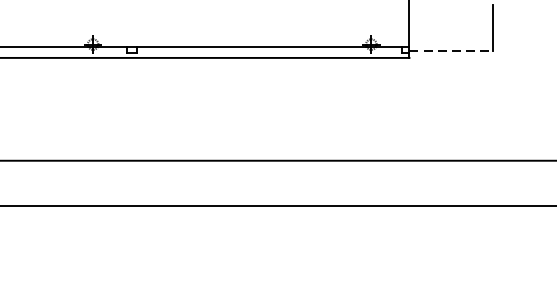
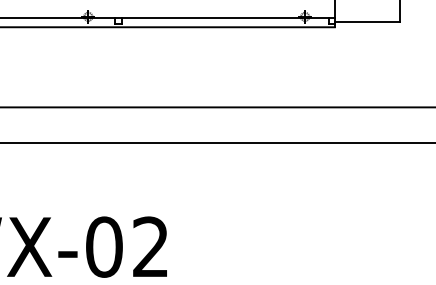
line: (451, 51) -> (367, 22), dashed -> solid

